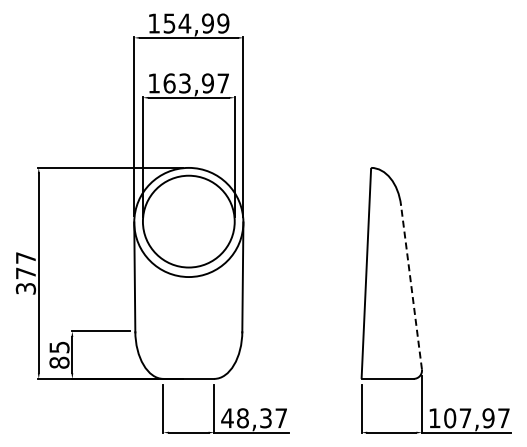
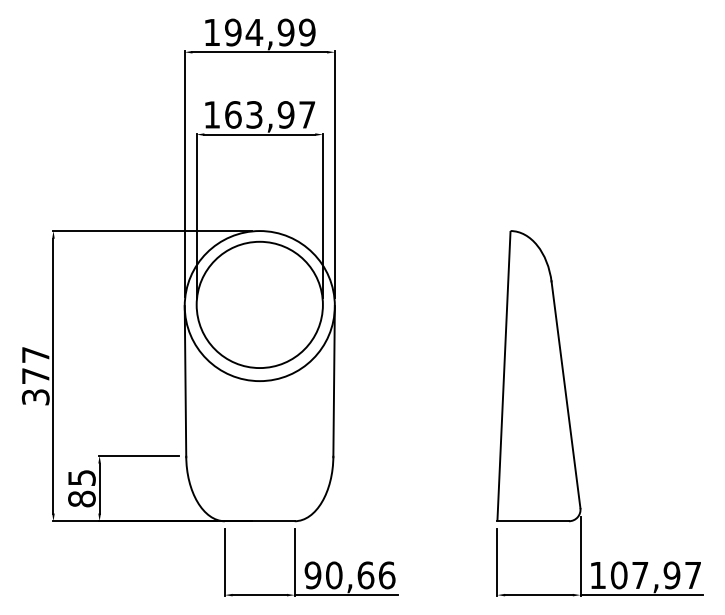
text: (169, 23) -> (233, 32), 154,99 -> 194,99
line: (411, 286) -> (566, 394), dashed -> solid
text: (254, 418) -> (350, 575), 48,37 -> 90,66

